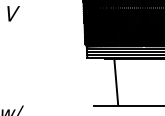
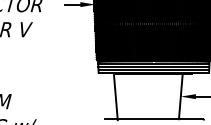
line: (115, 82) -> (115, 97), moved

